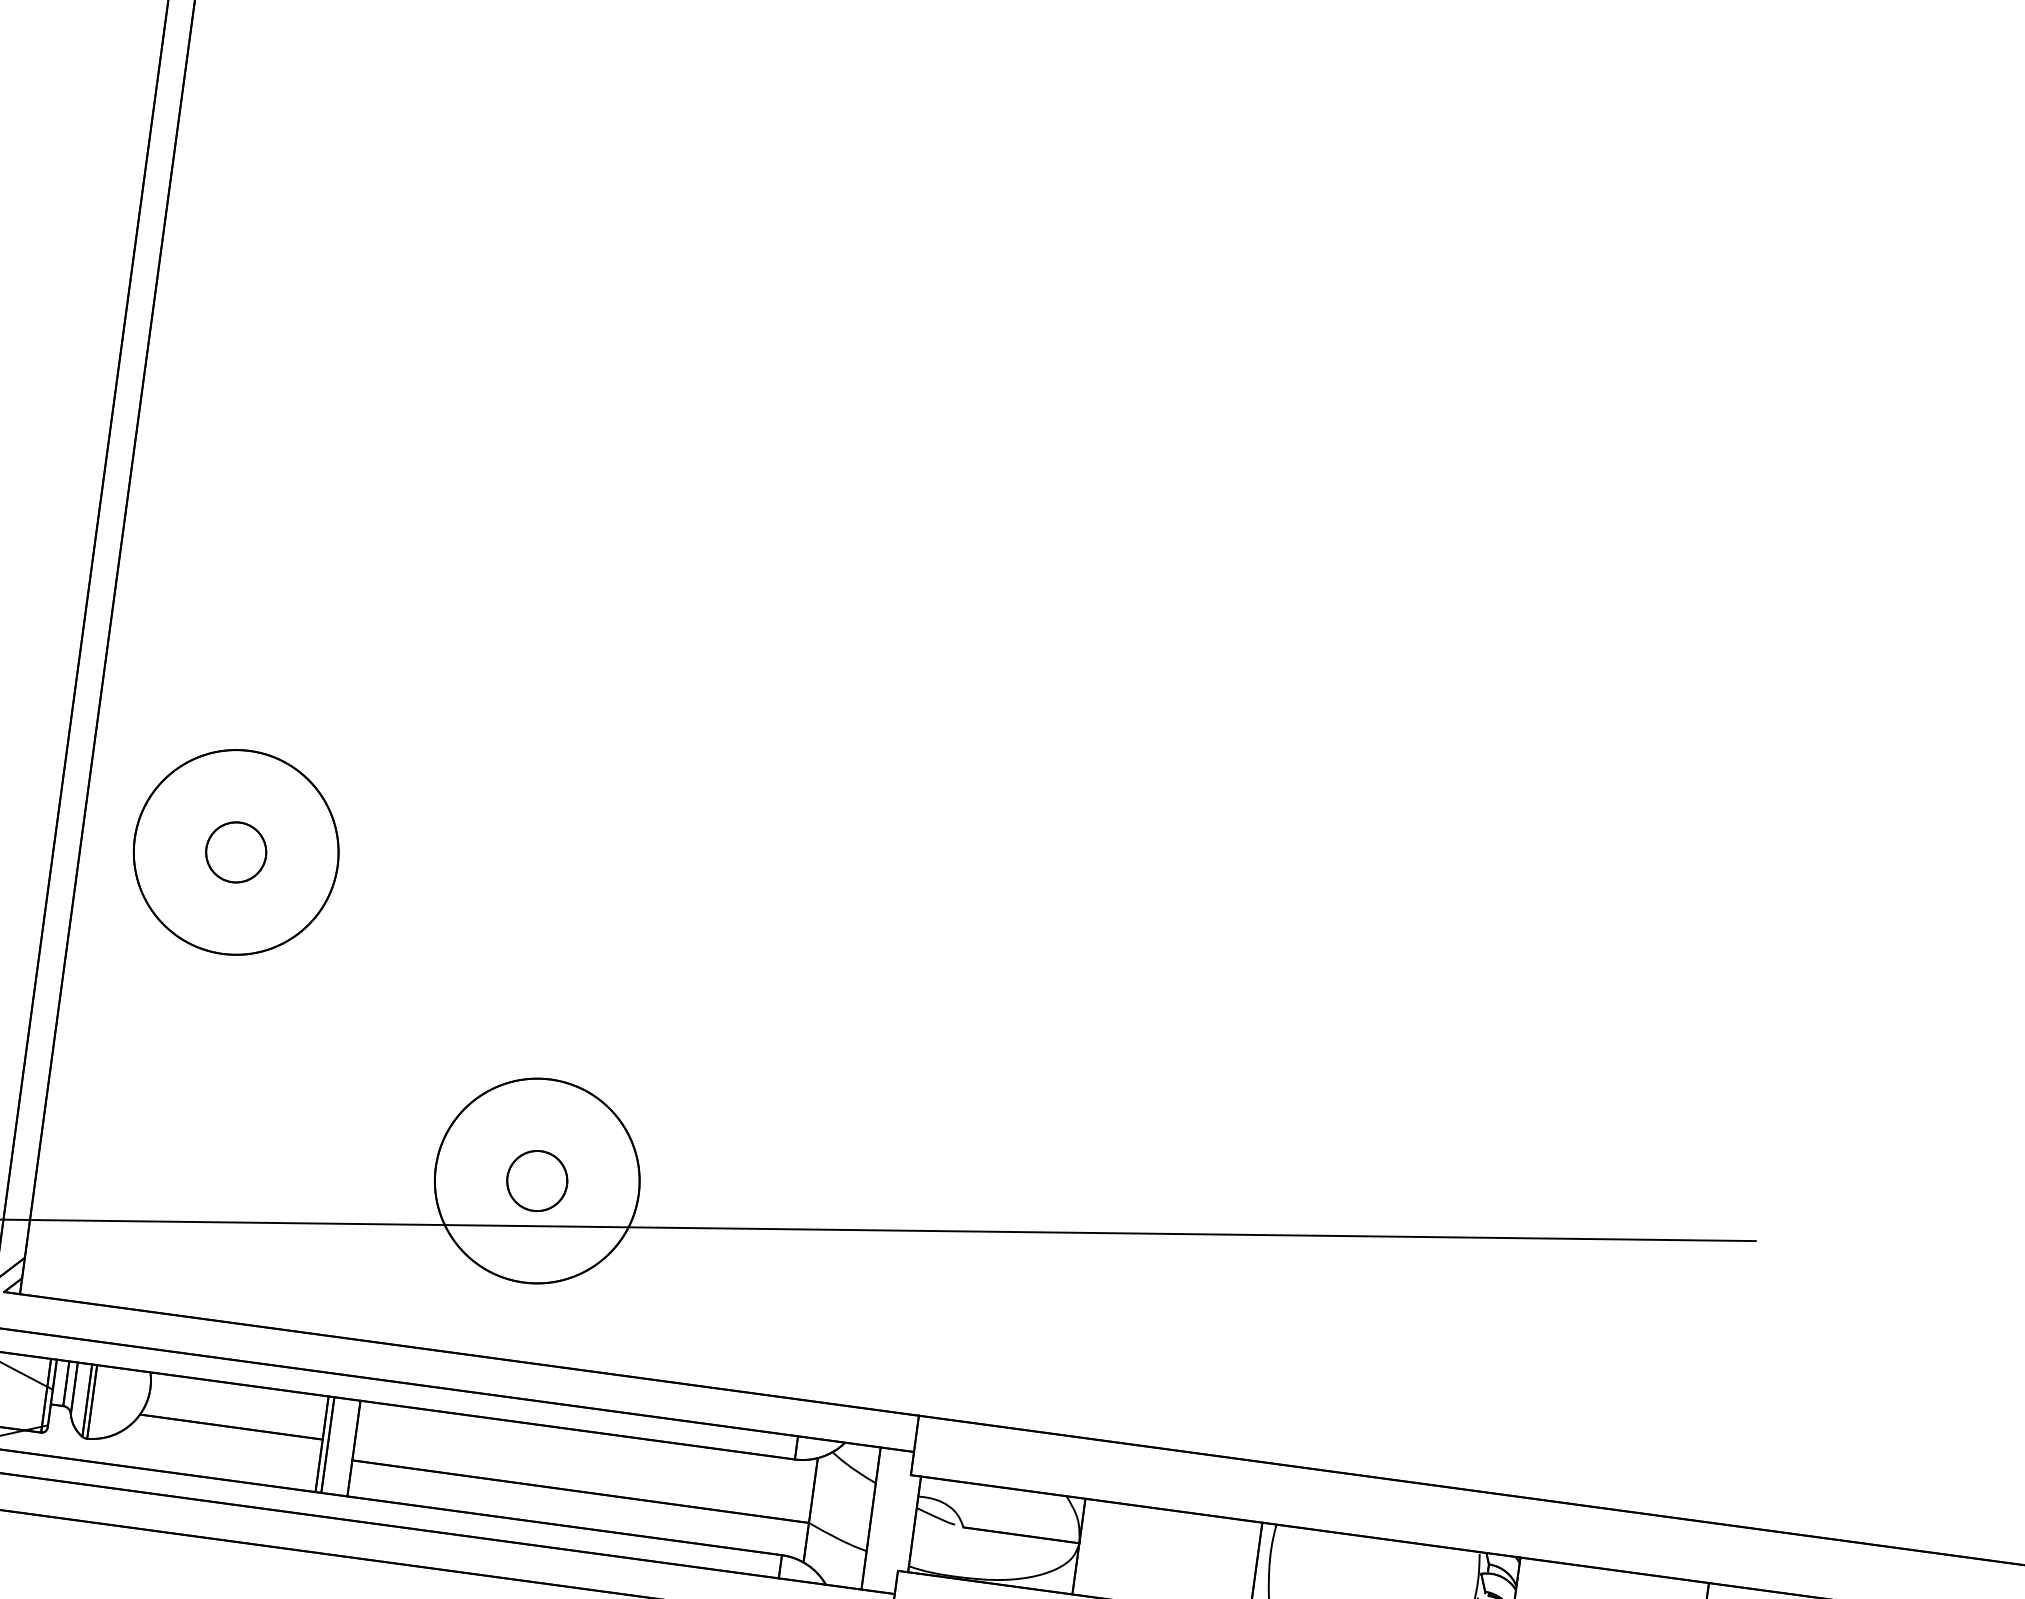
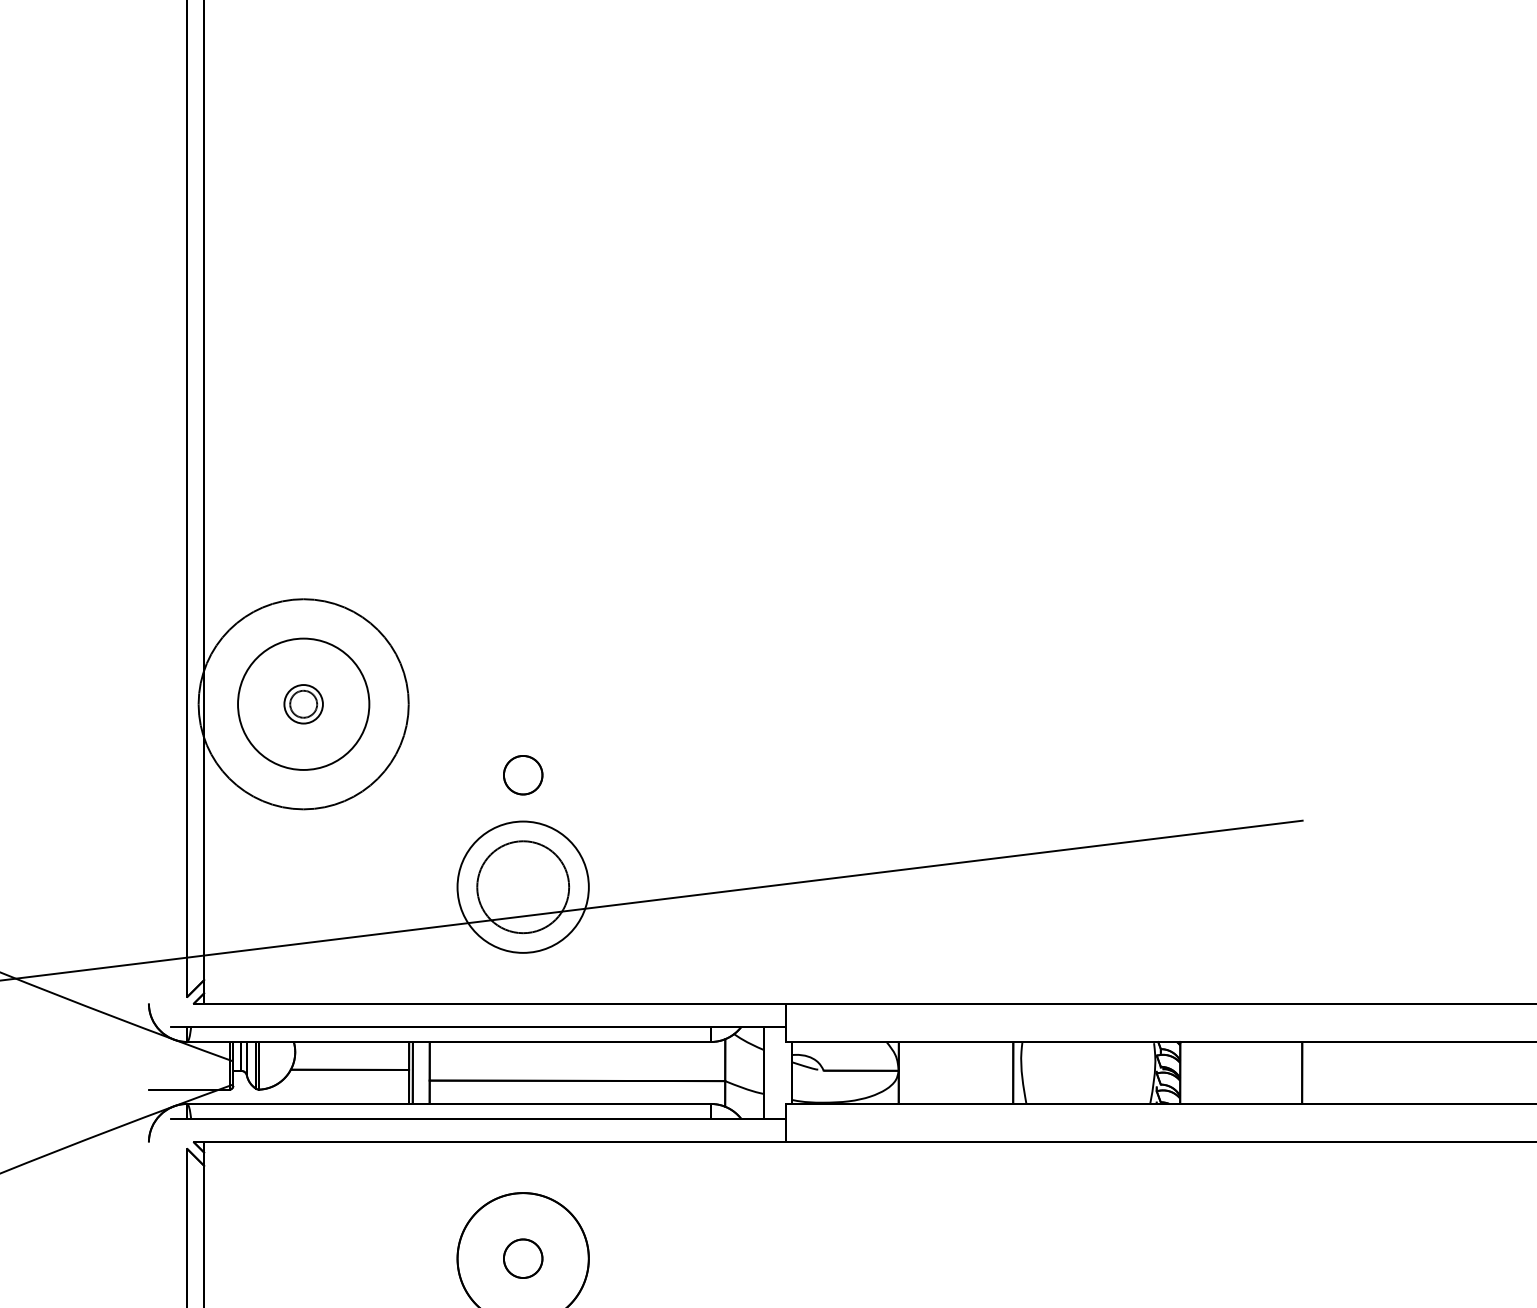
circle: (236, 851) -> (303, 703), size x1.6
circle: (235, 852) -> (303, 704), size x0.7
circle: (536, 1179) -> (522, 886), size x0.7
circle: (537, 1181) -> (523, 775), moved

